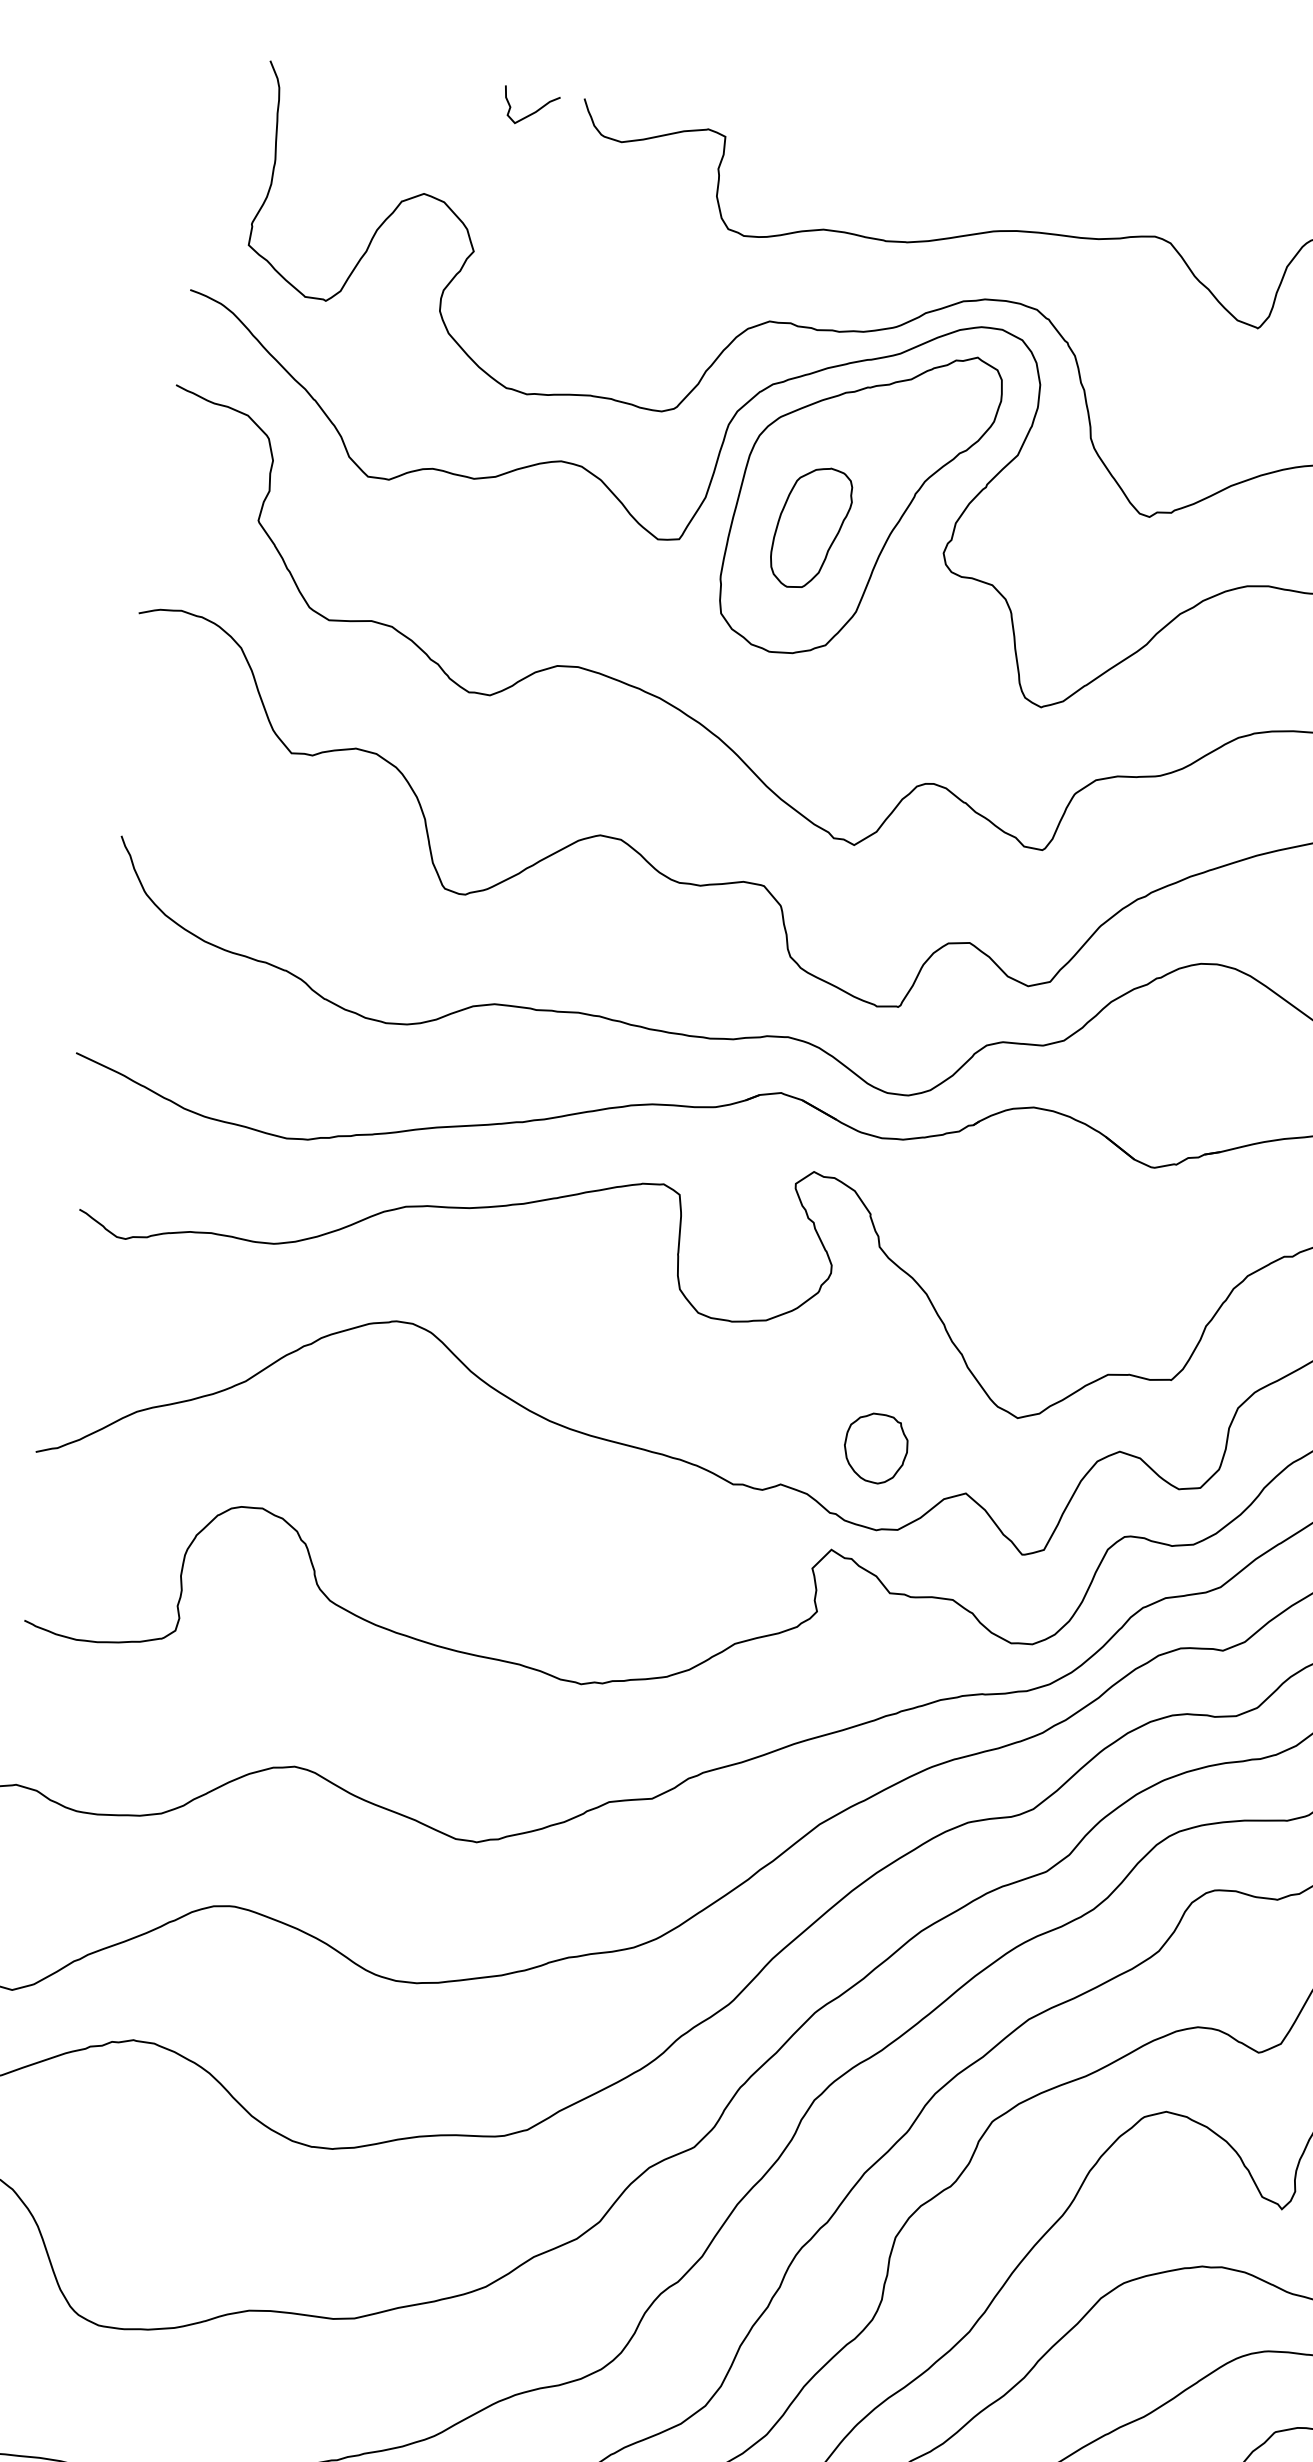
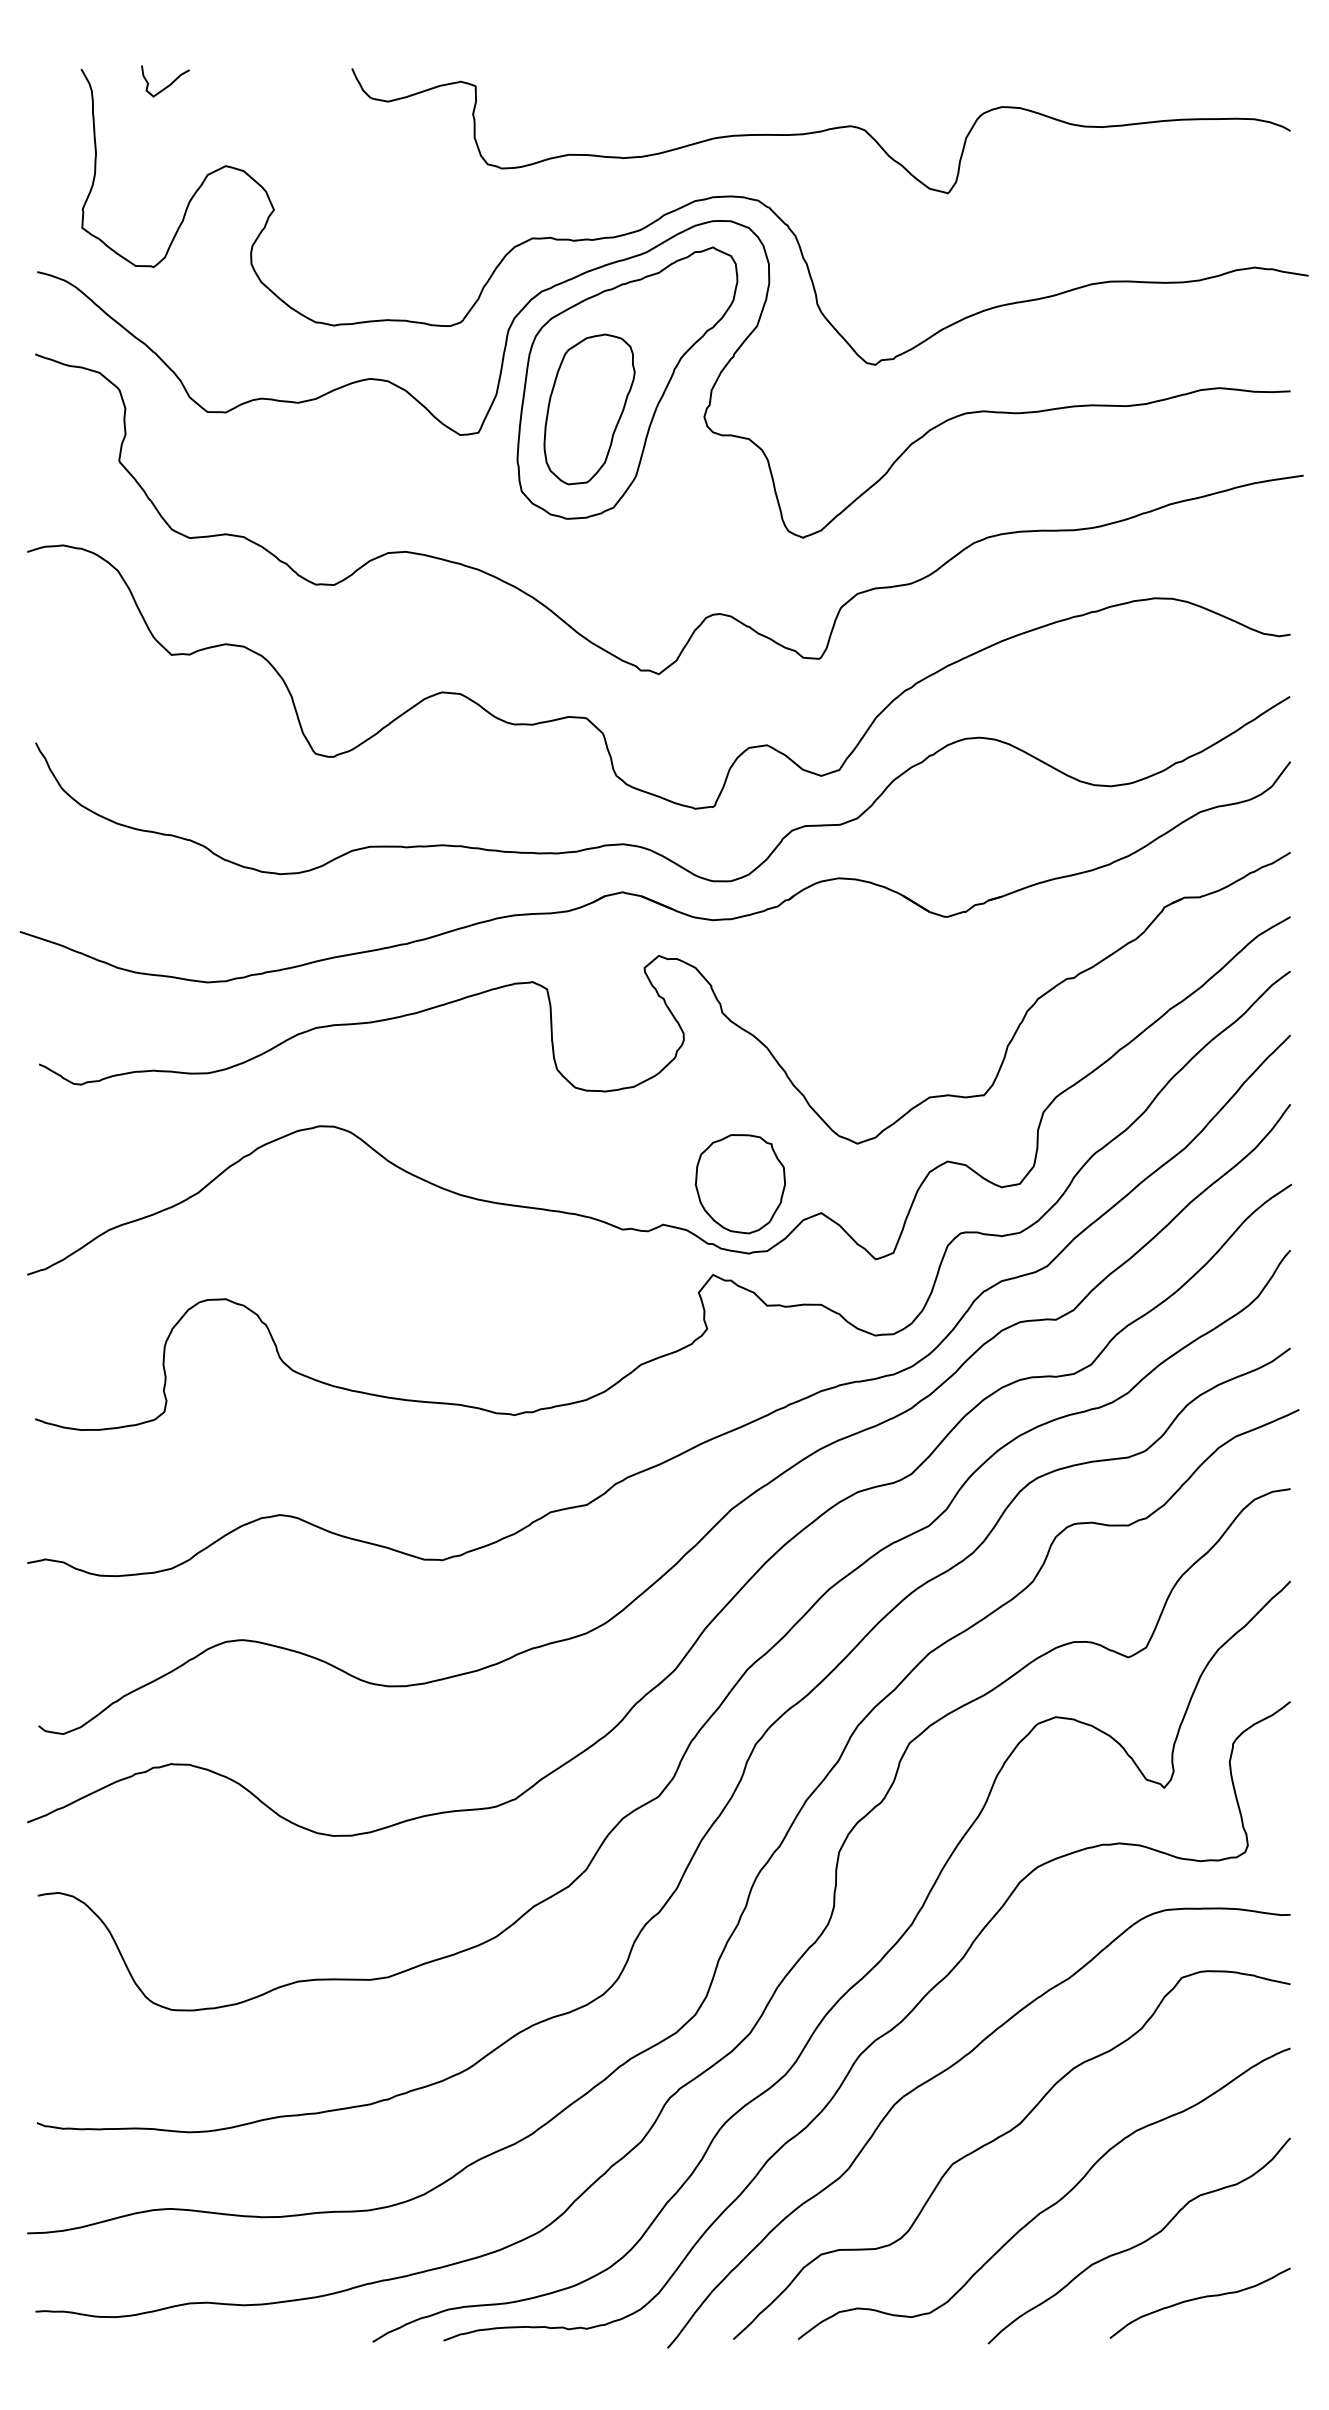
curve: (532, 112) -> (167, 85), moved
part: (811, 528) -> (589, 409), size x1.43
part: (875, 1448) -> (739, 1184), size x1.67

